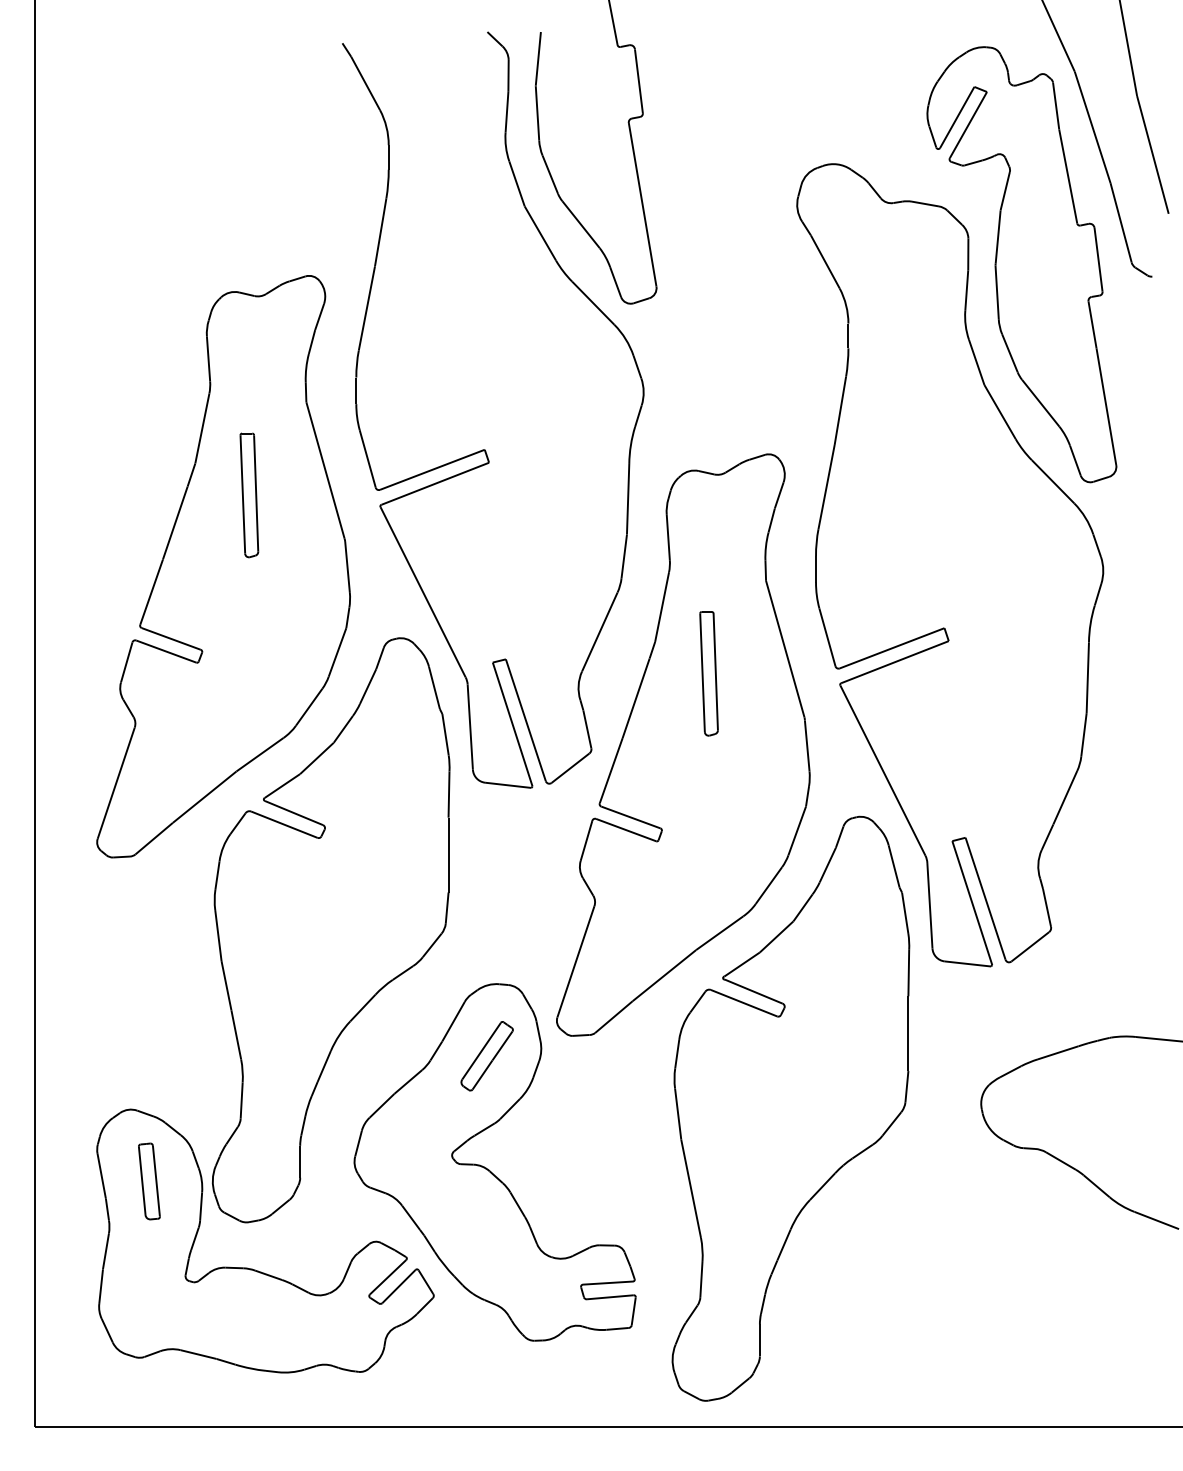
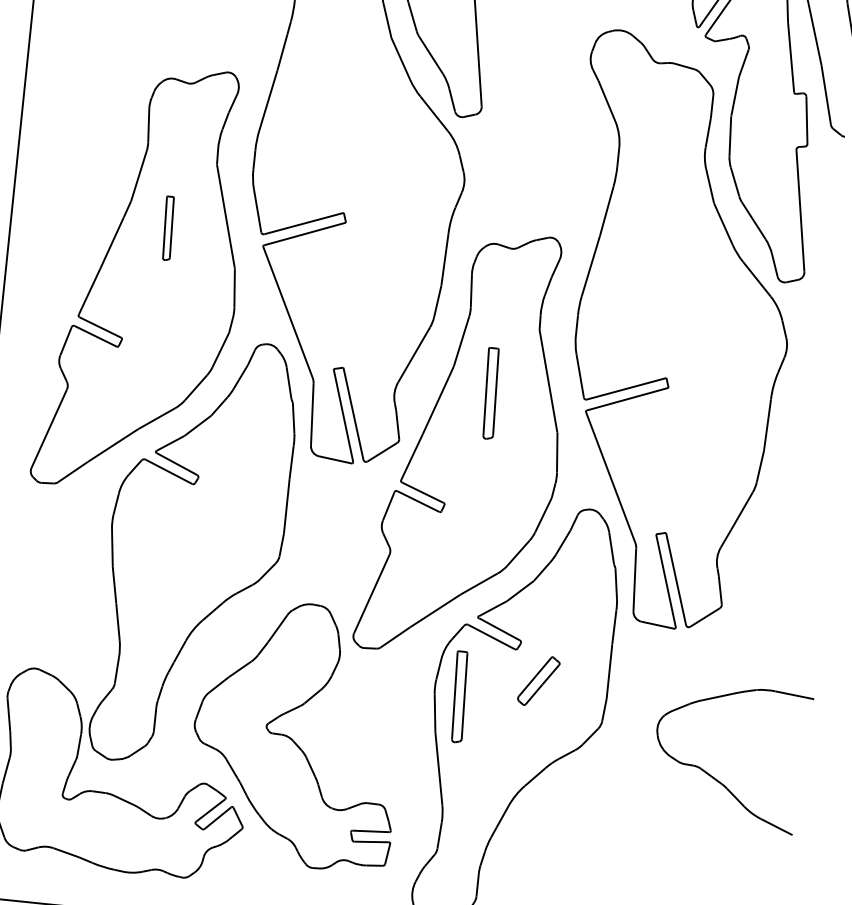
part: (249, 495) -> (168, 228), size x0.7
part: (486, 1056) -> (538, 681), moved
part: (708, 1088) -> (459, 696), added
part: (149, 1181) -> (43, 722), removed

